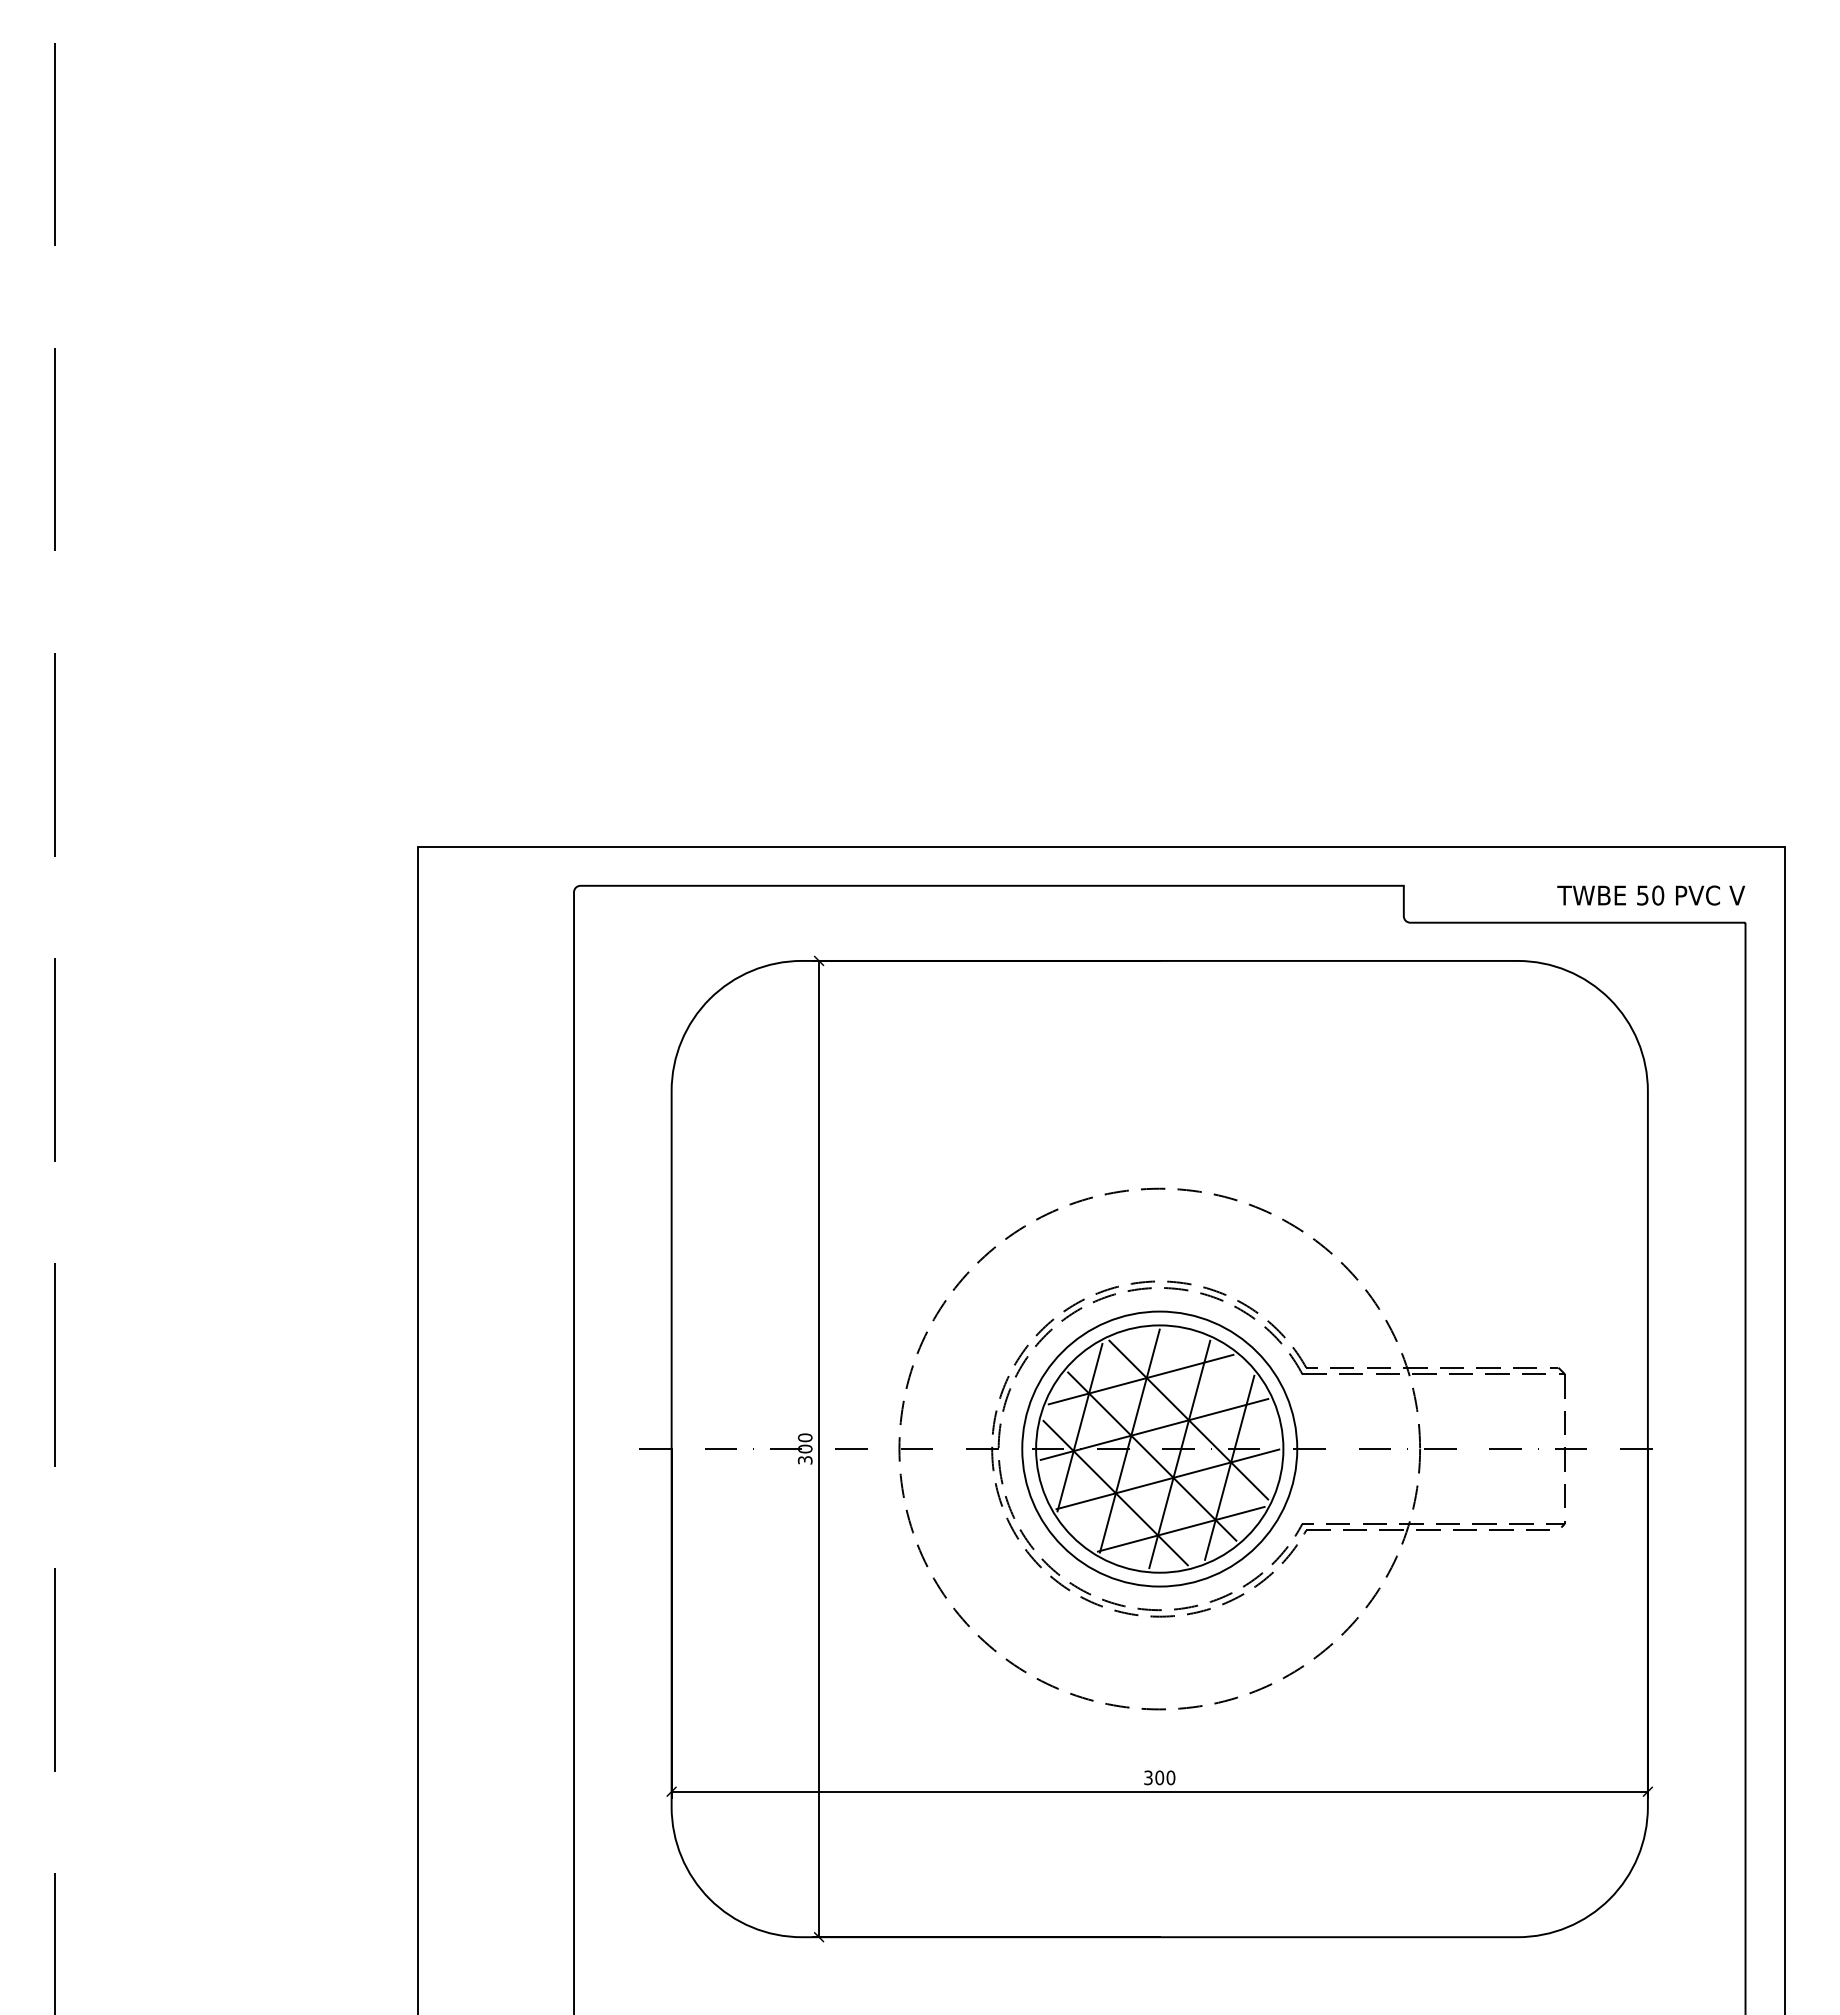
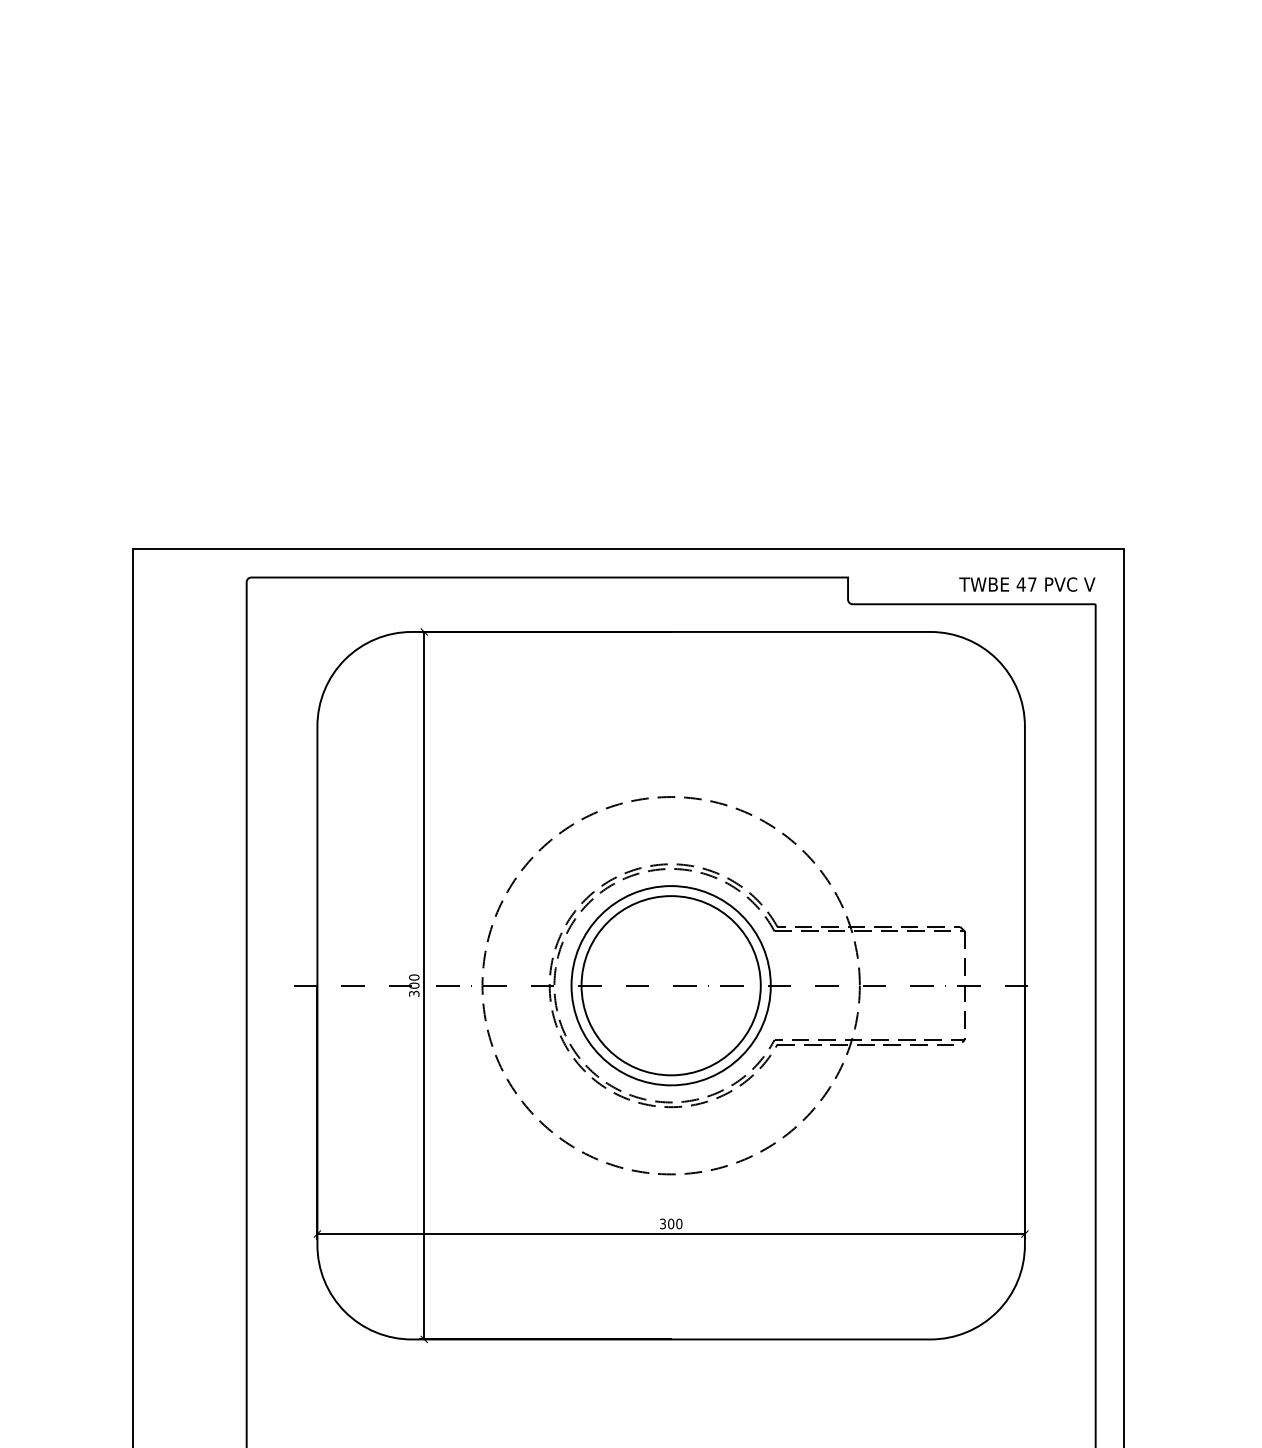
text: (1650, 895) -> (1026, 584), 50 -> 47
hatch: (1159, 1448) -> (670, 985), removed

